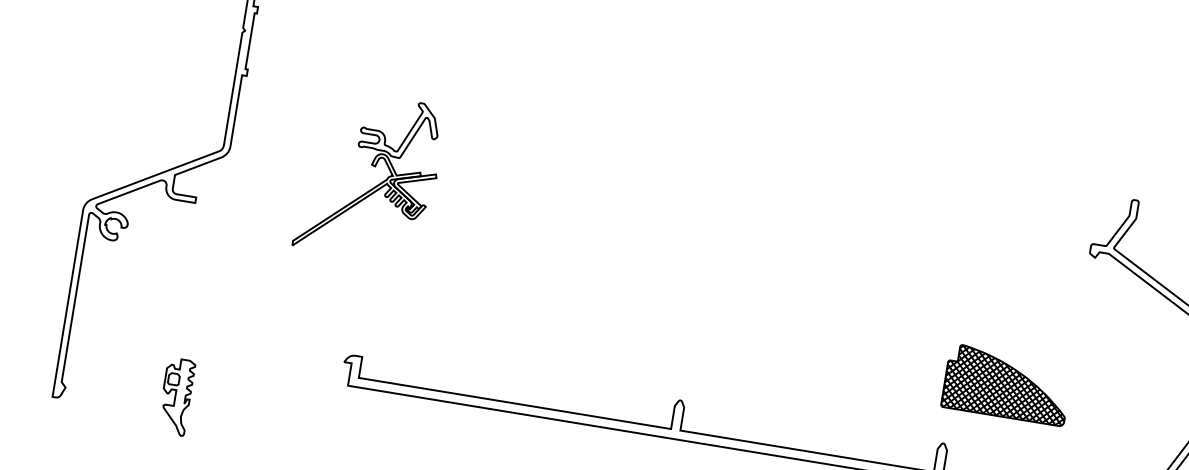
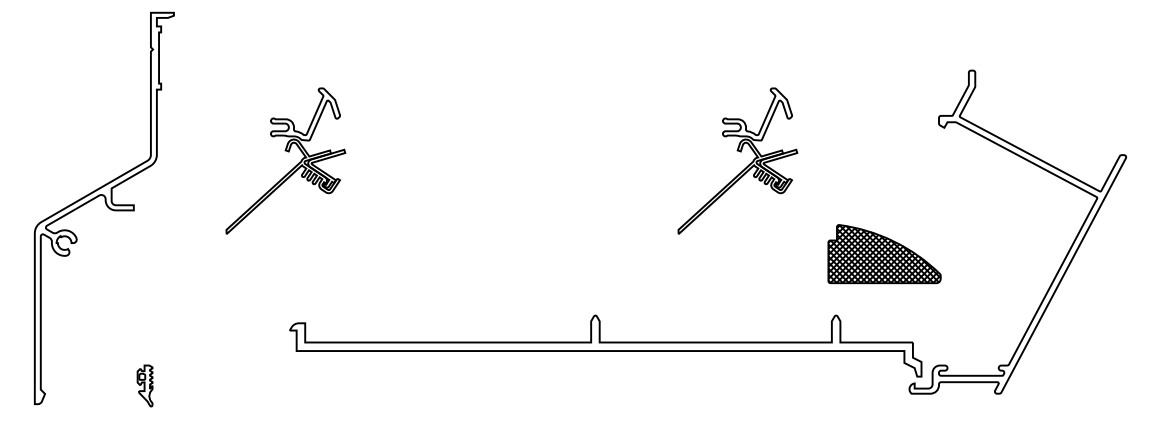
part: (868, 248) -> (740, 152), added
part: (175, 396) -> (144, 385), size x0.6

